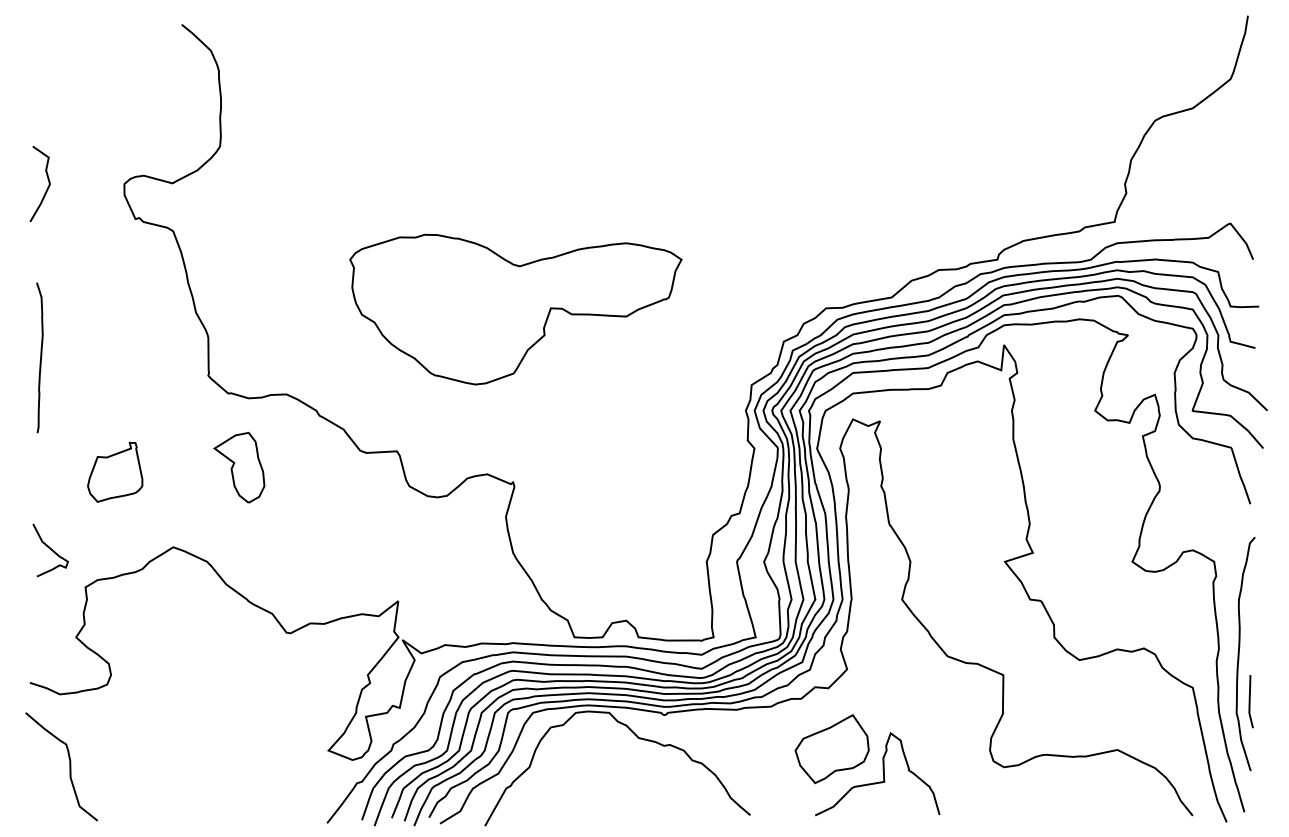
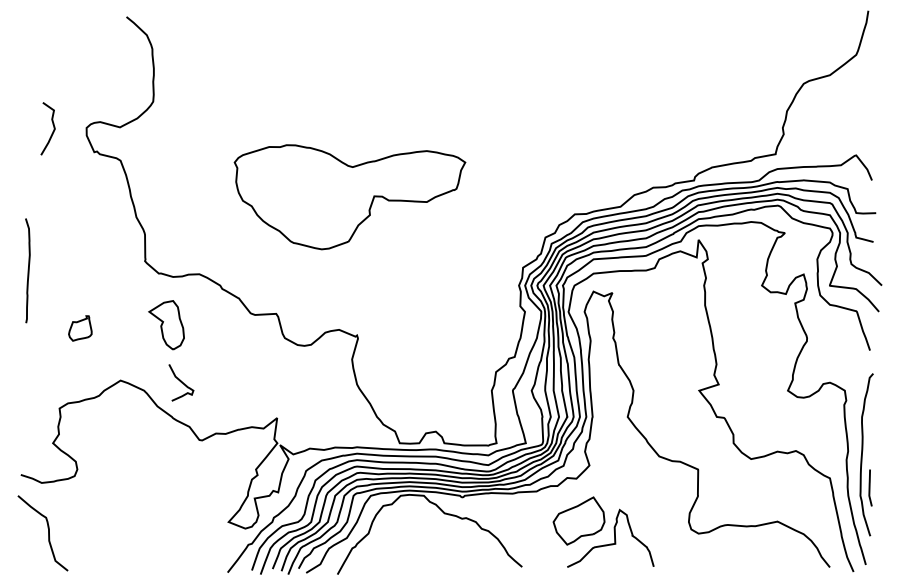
curve: (46, 187) -> (52, 131), moved
part: (515, 309) -> (349, 197), moved
curve: (39, 357) -> (27, 270), moved
part: (115, 472) -> (80, 328), size x0.6
curve: (50, 550) -> (181, 382), moved

